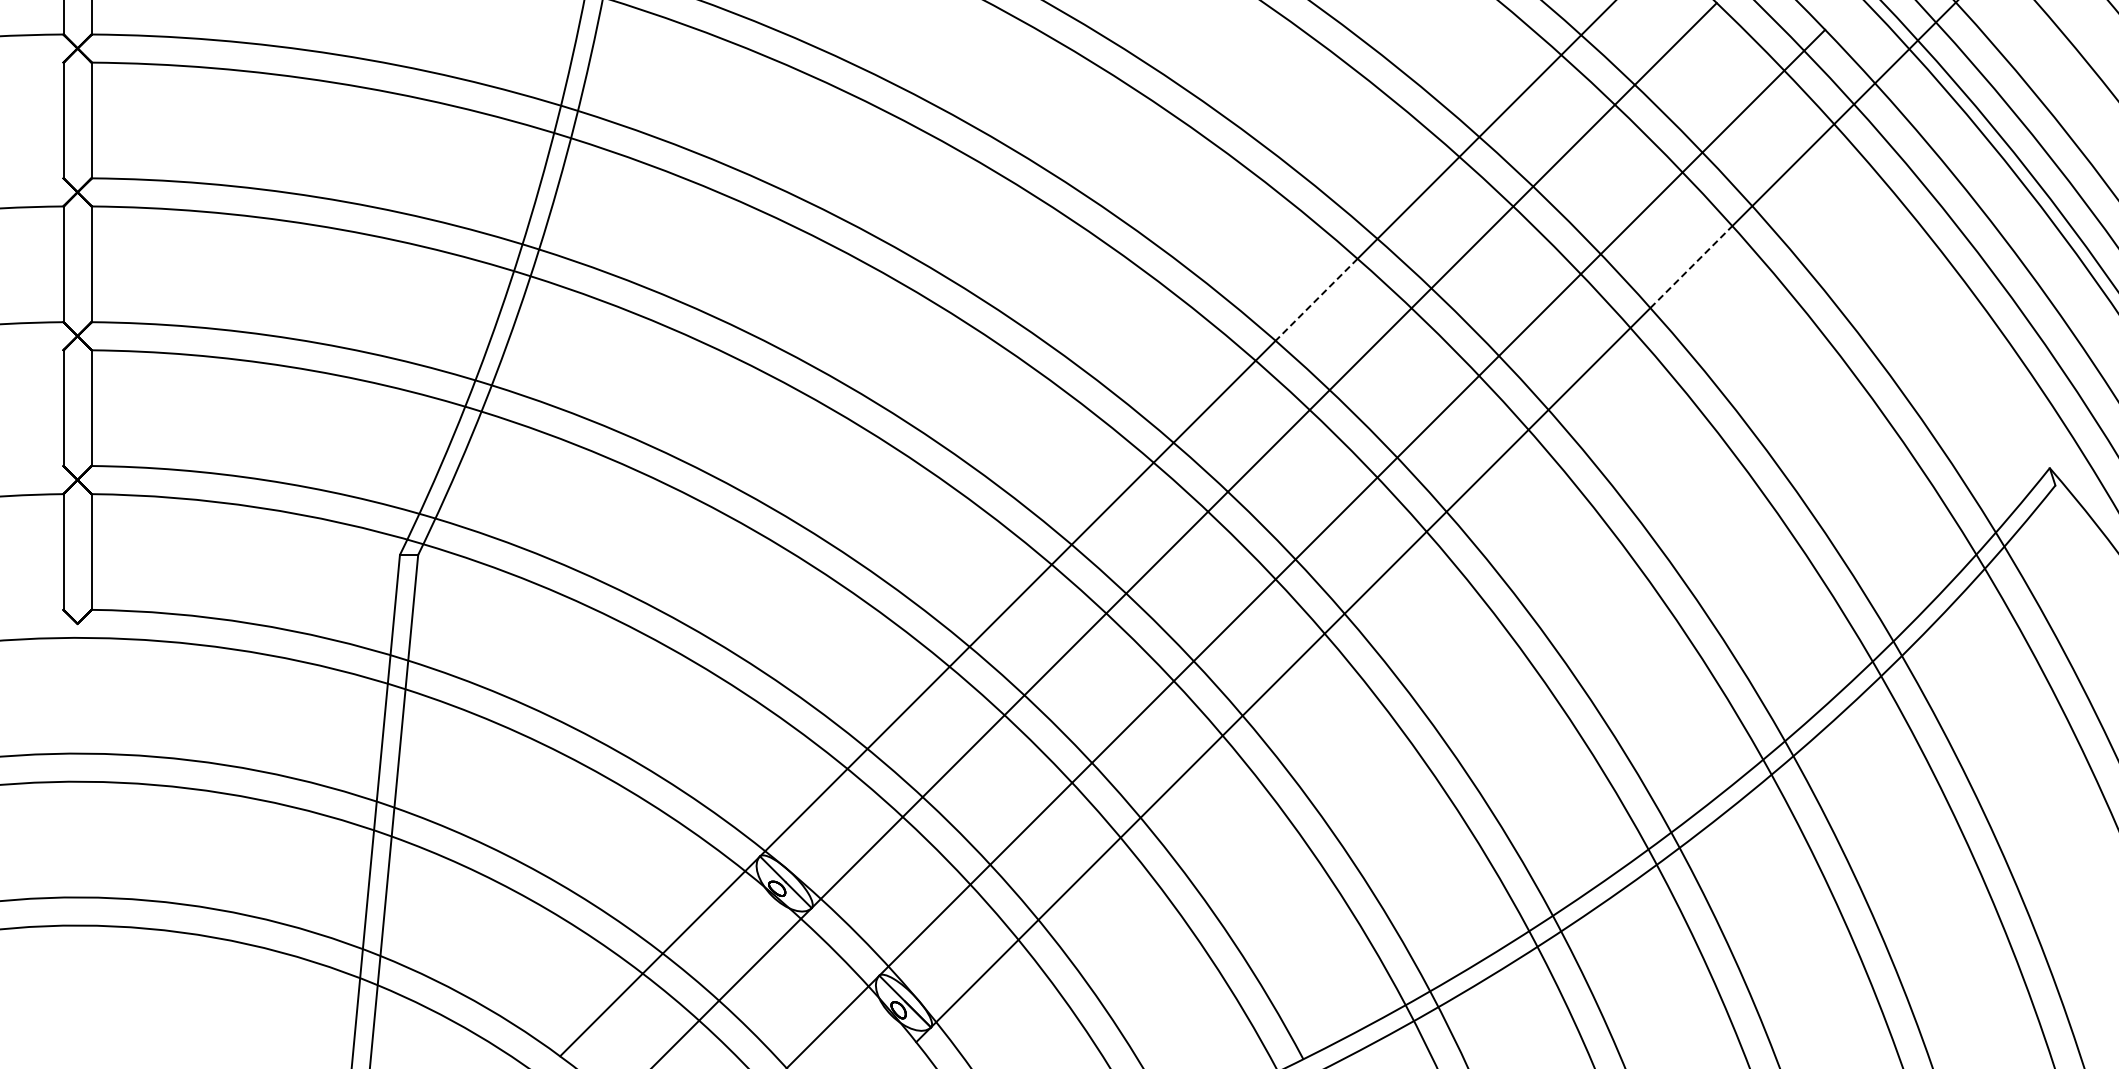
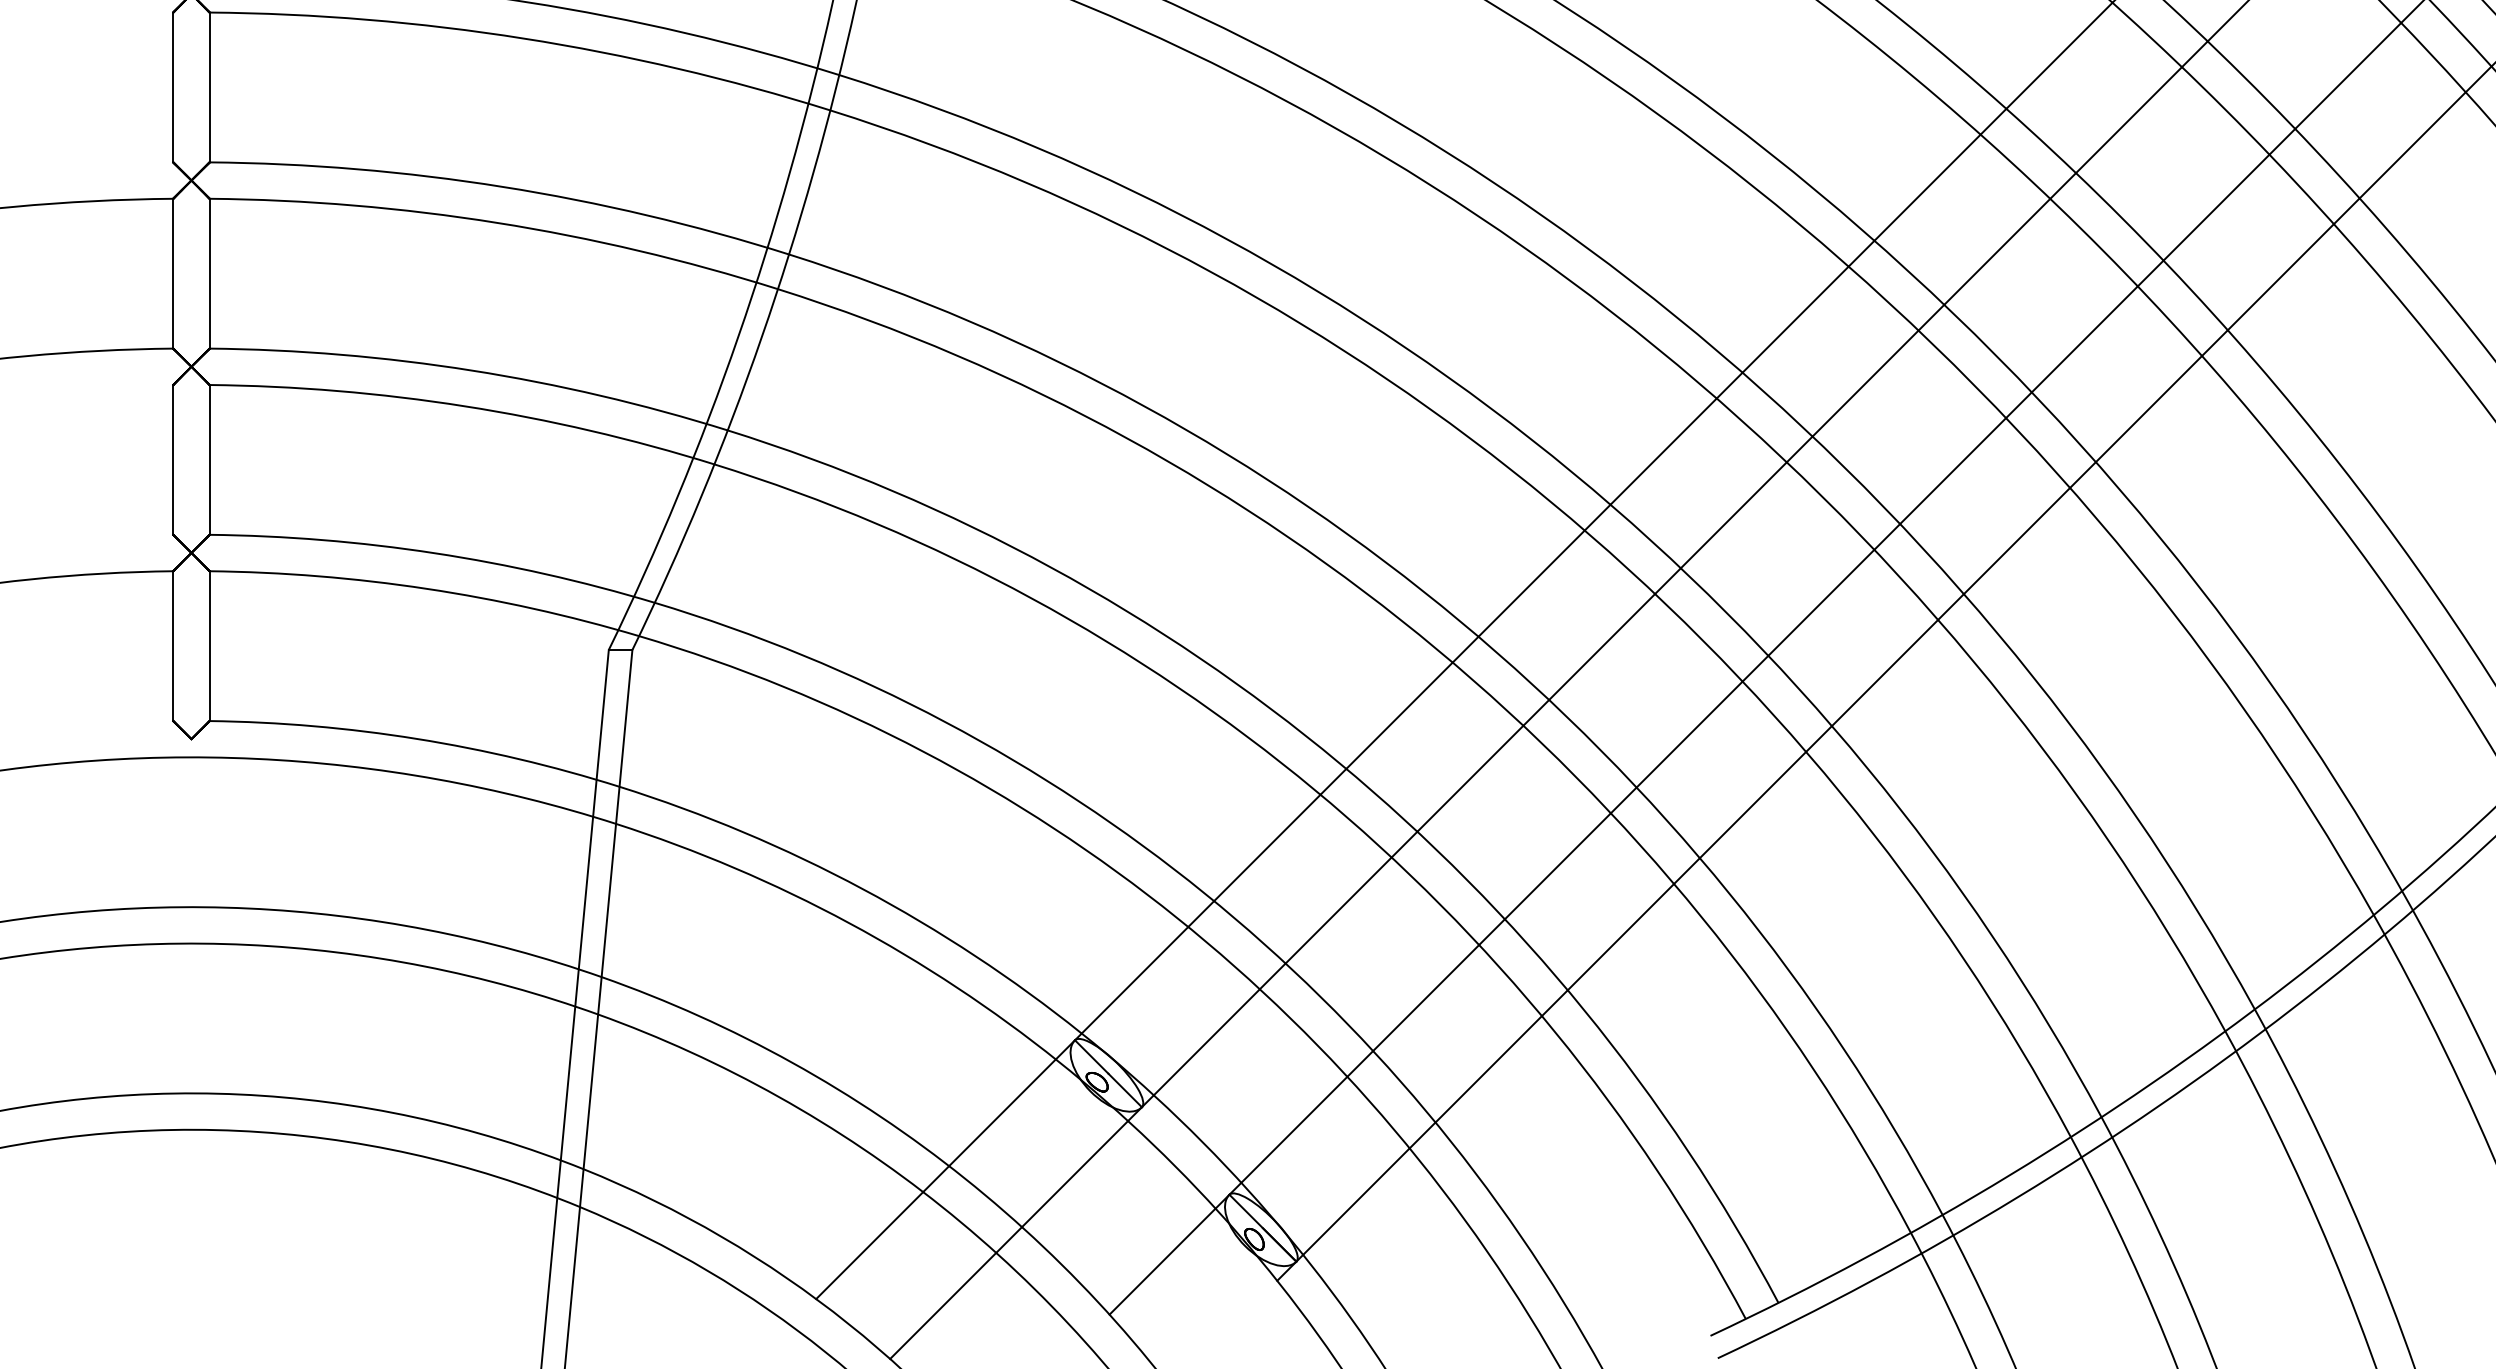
line: (1691, 267) -> (2280, 277), dashed -> solid
line: (1316, 299) -> (1795, 319), dashed -> solid

